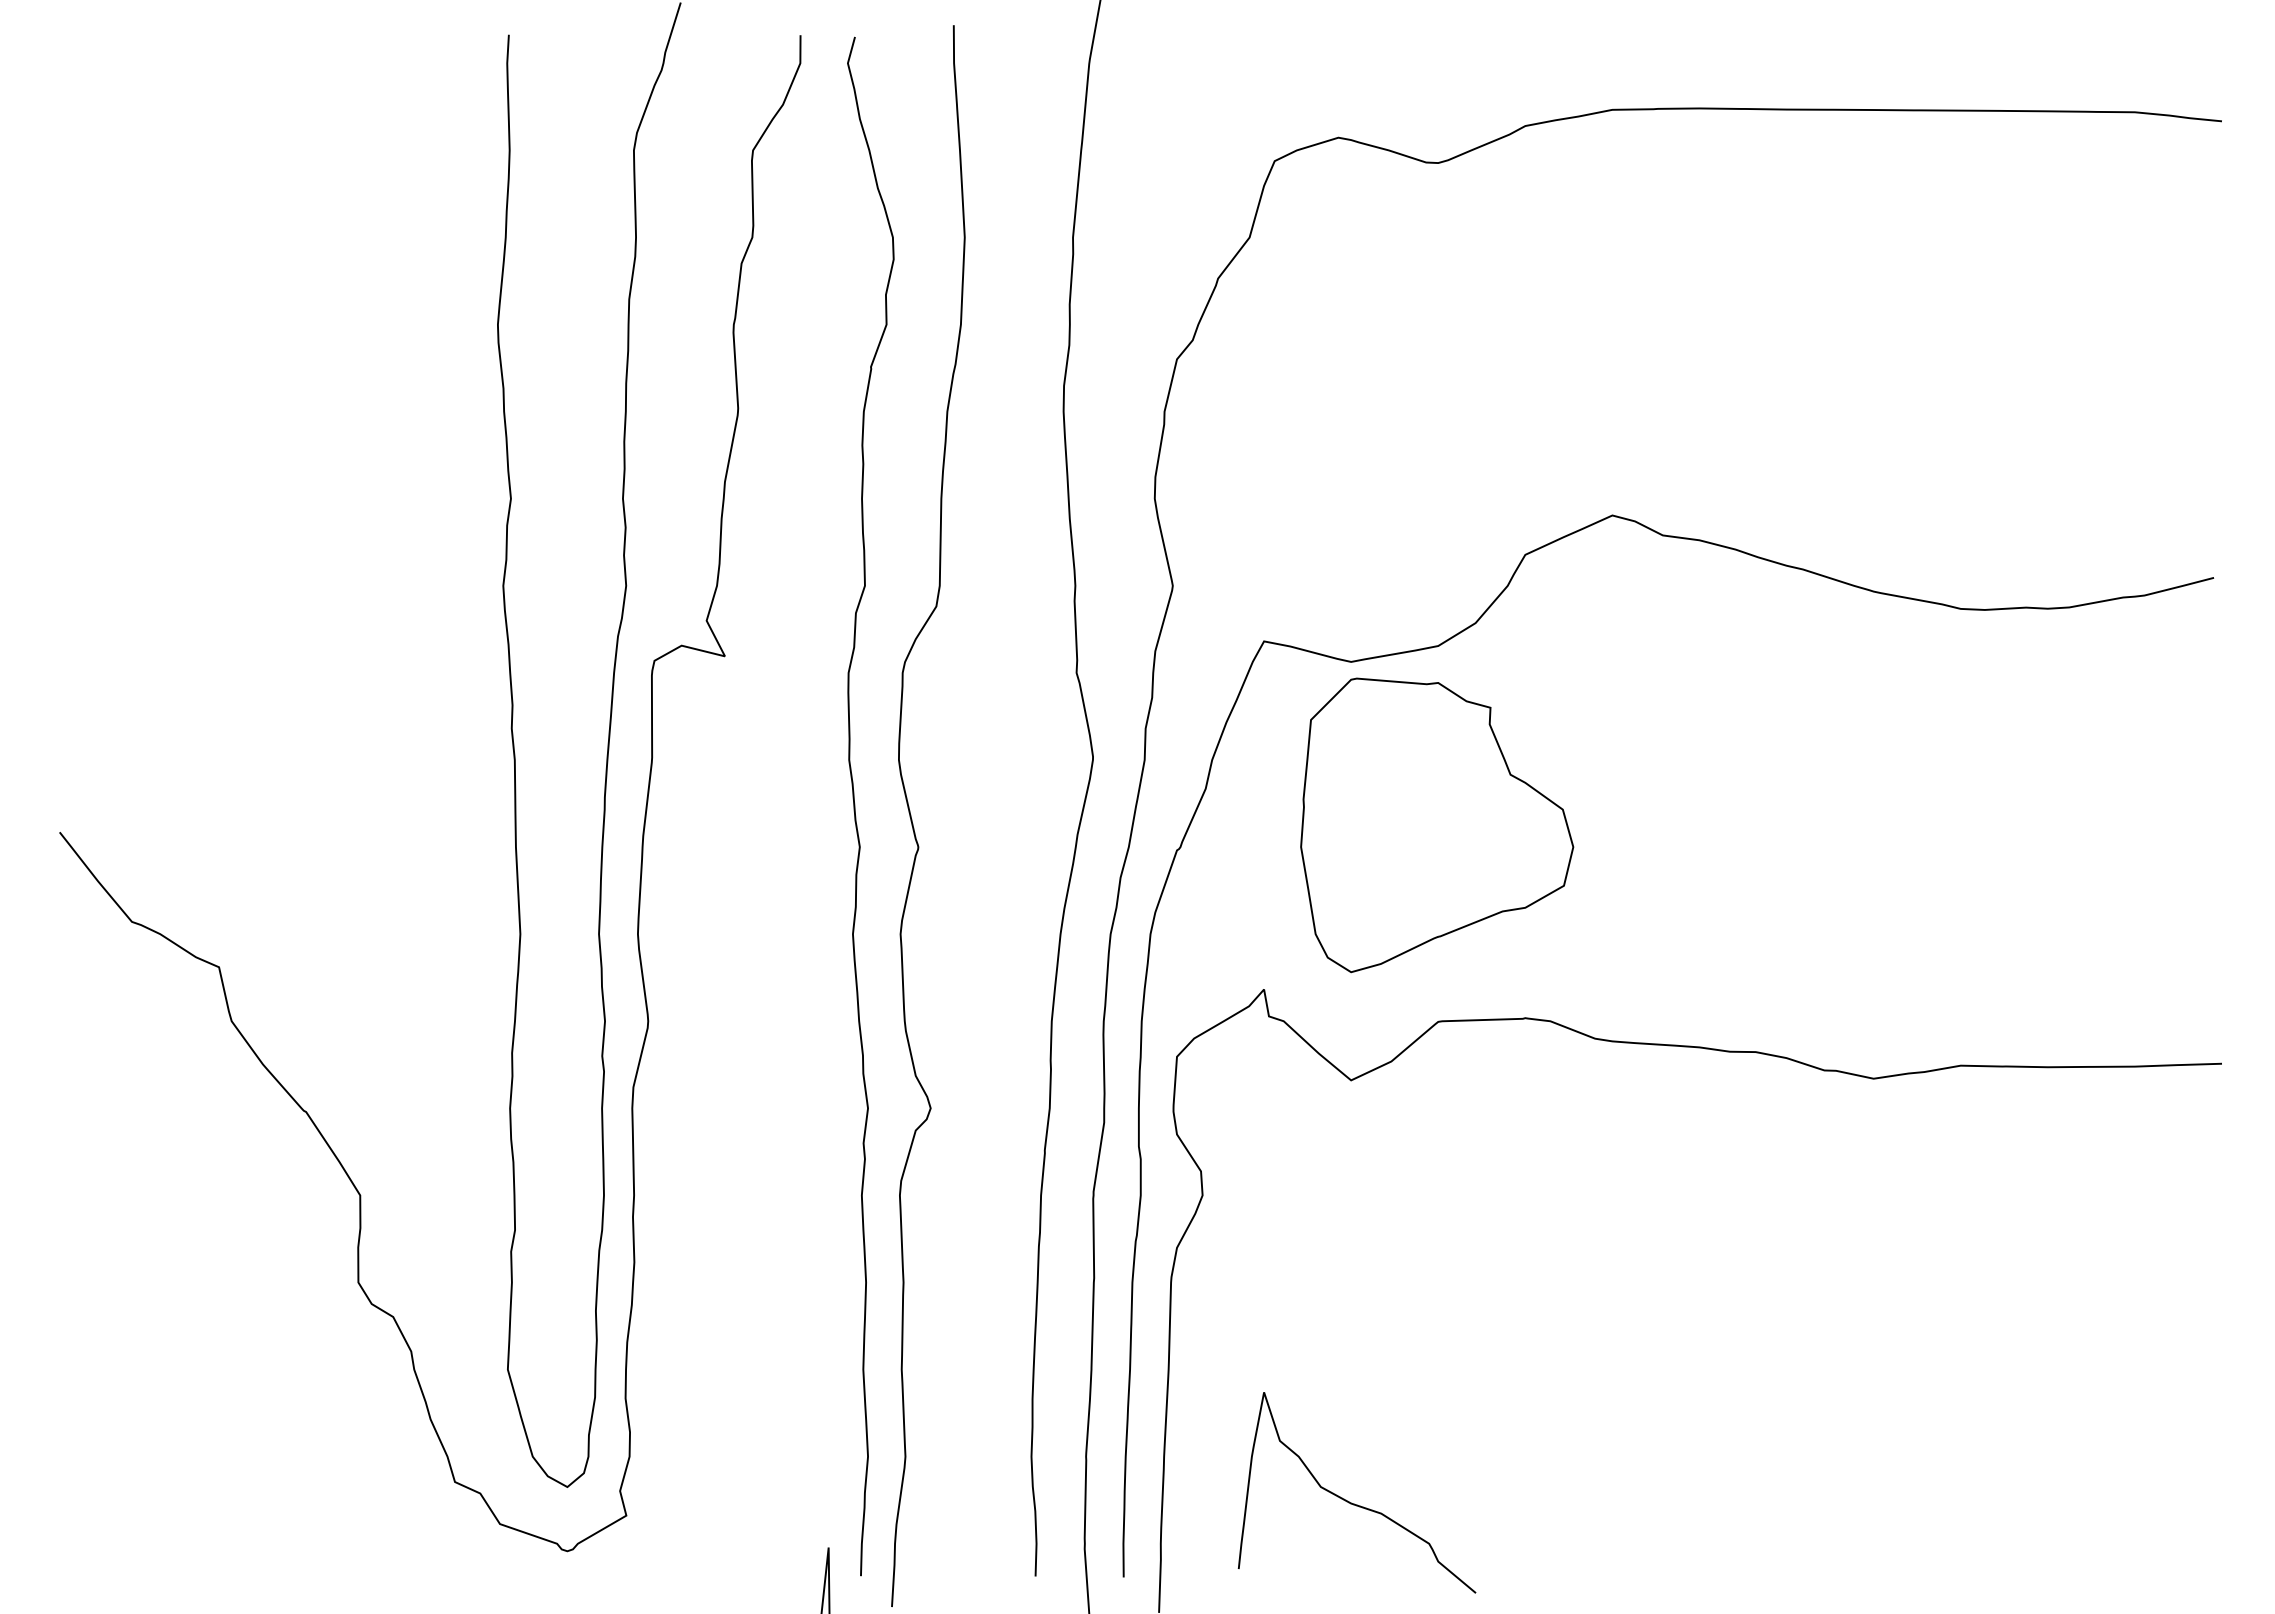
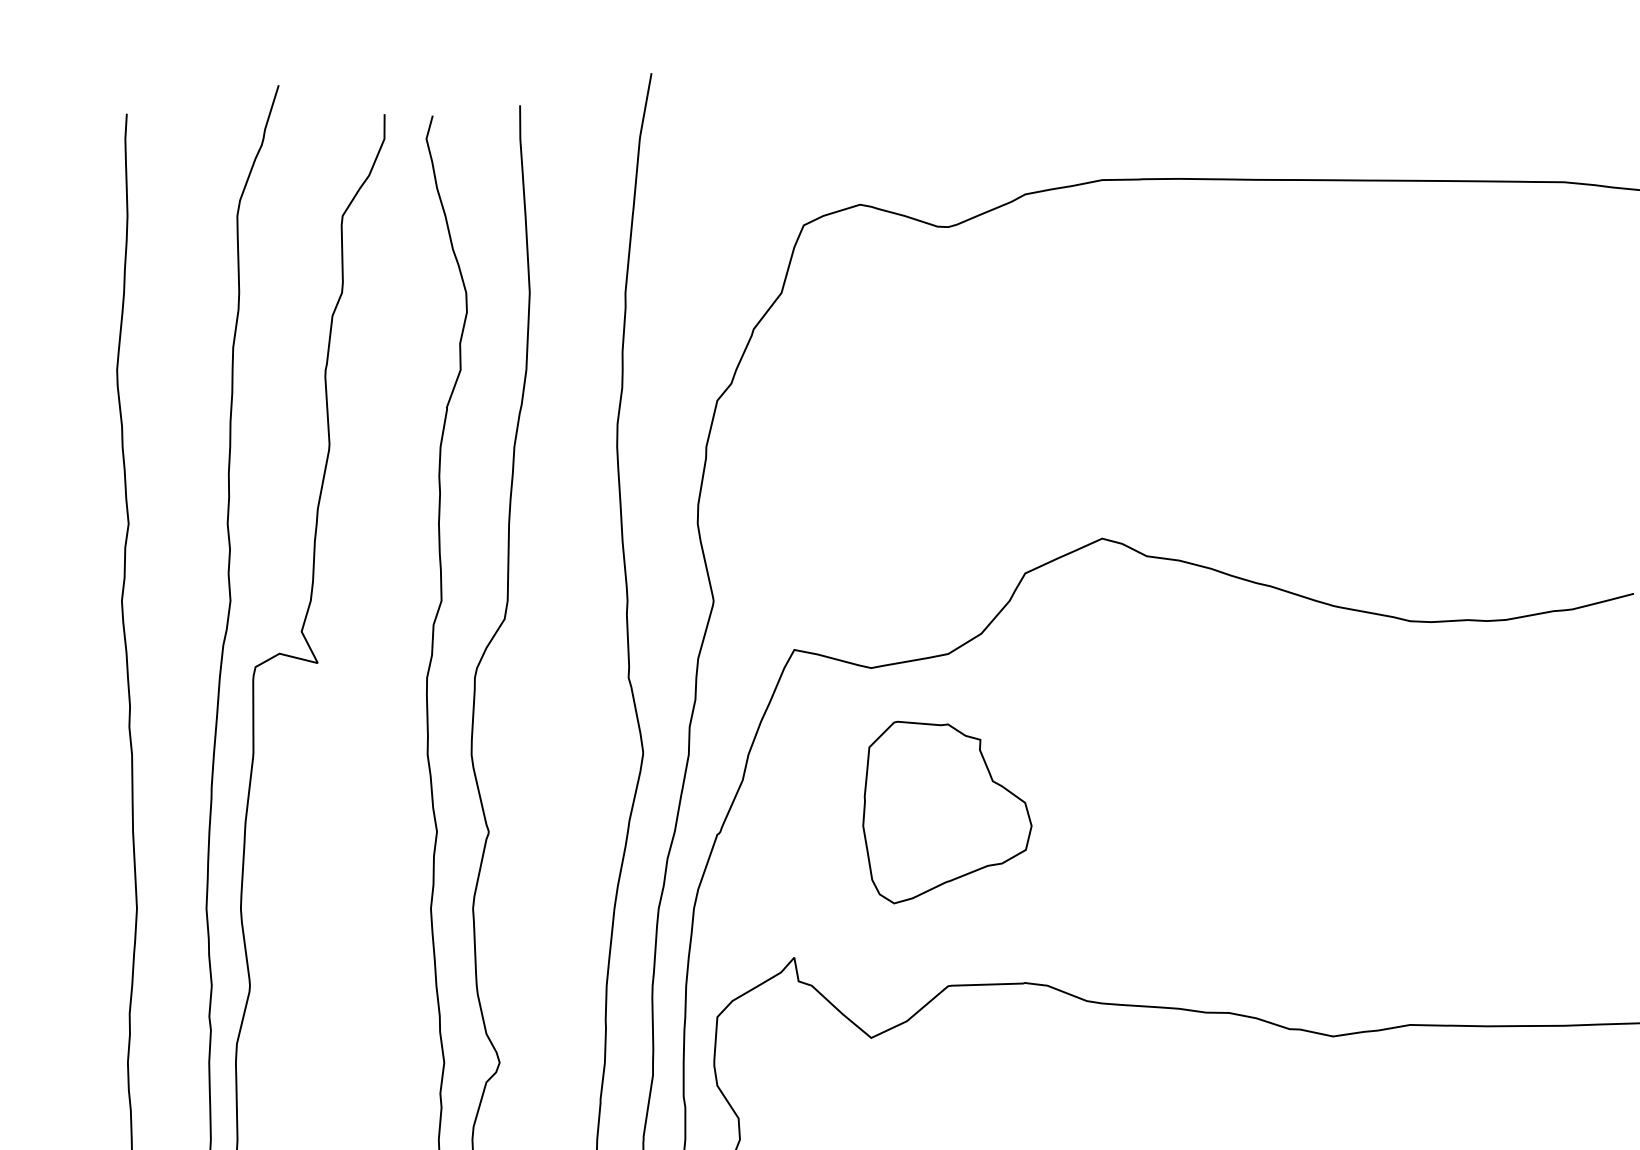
part: (1437, 825) -> (947, 812), size x0.7

